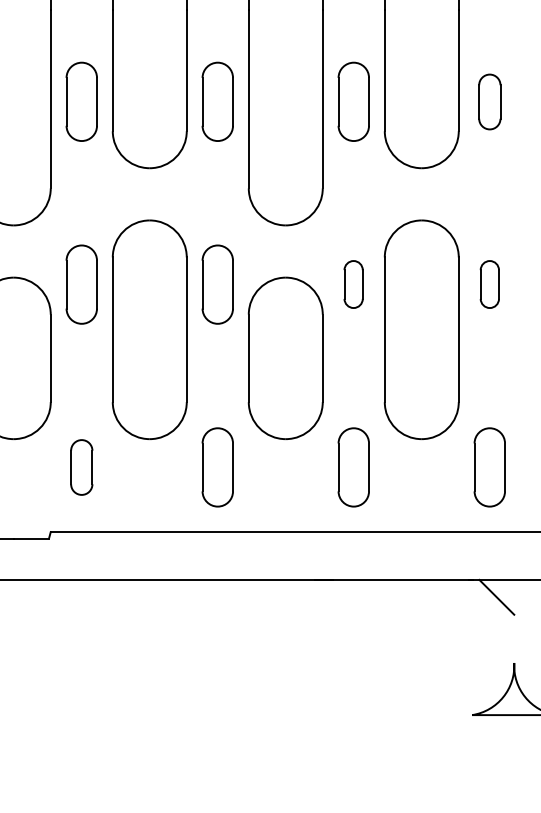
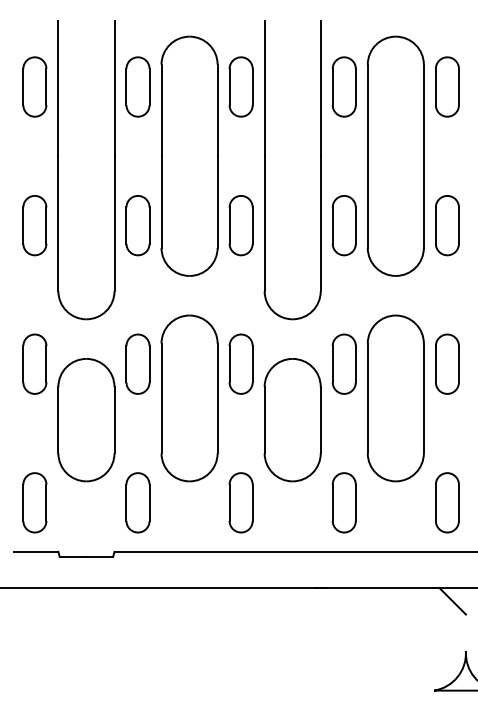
part: (489, 101) -> (447, 225), size x1.43
part: (352, 283) -> (343, 363), size x1.67
part: (489, 283) -> (447, 363), size x1.67
part: (81, 467) -> (137, 502), size x1.43

